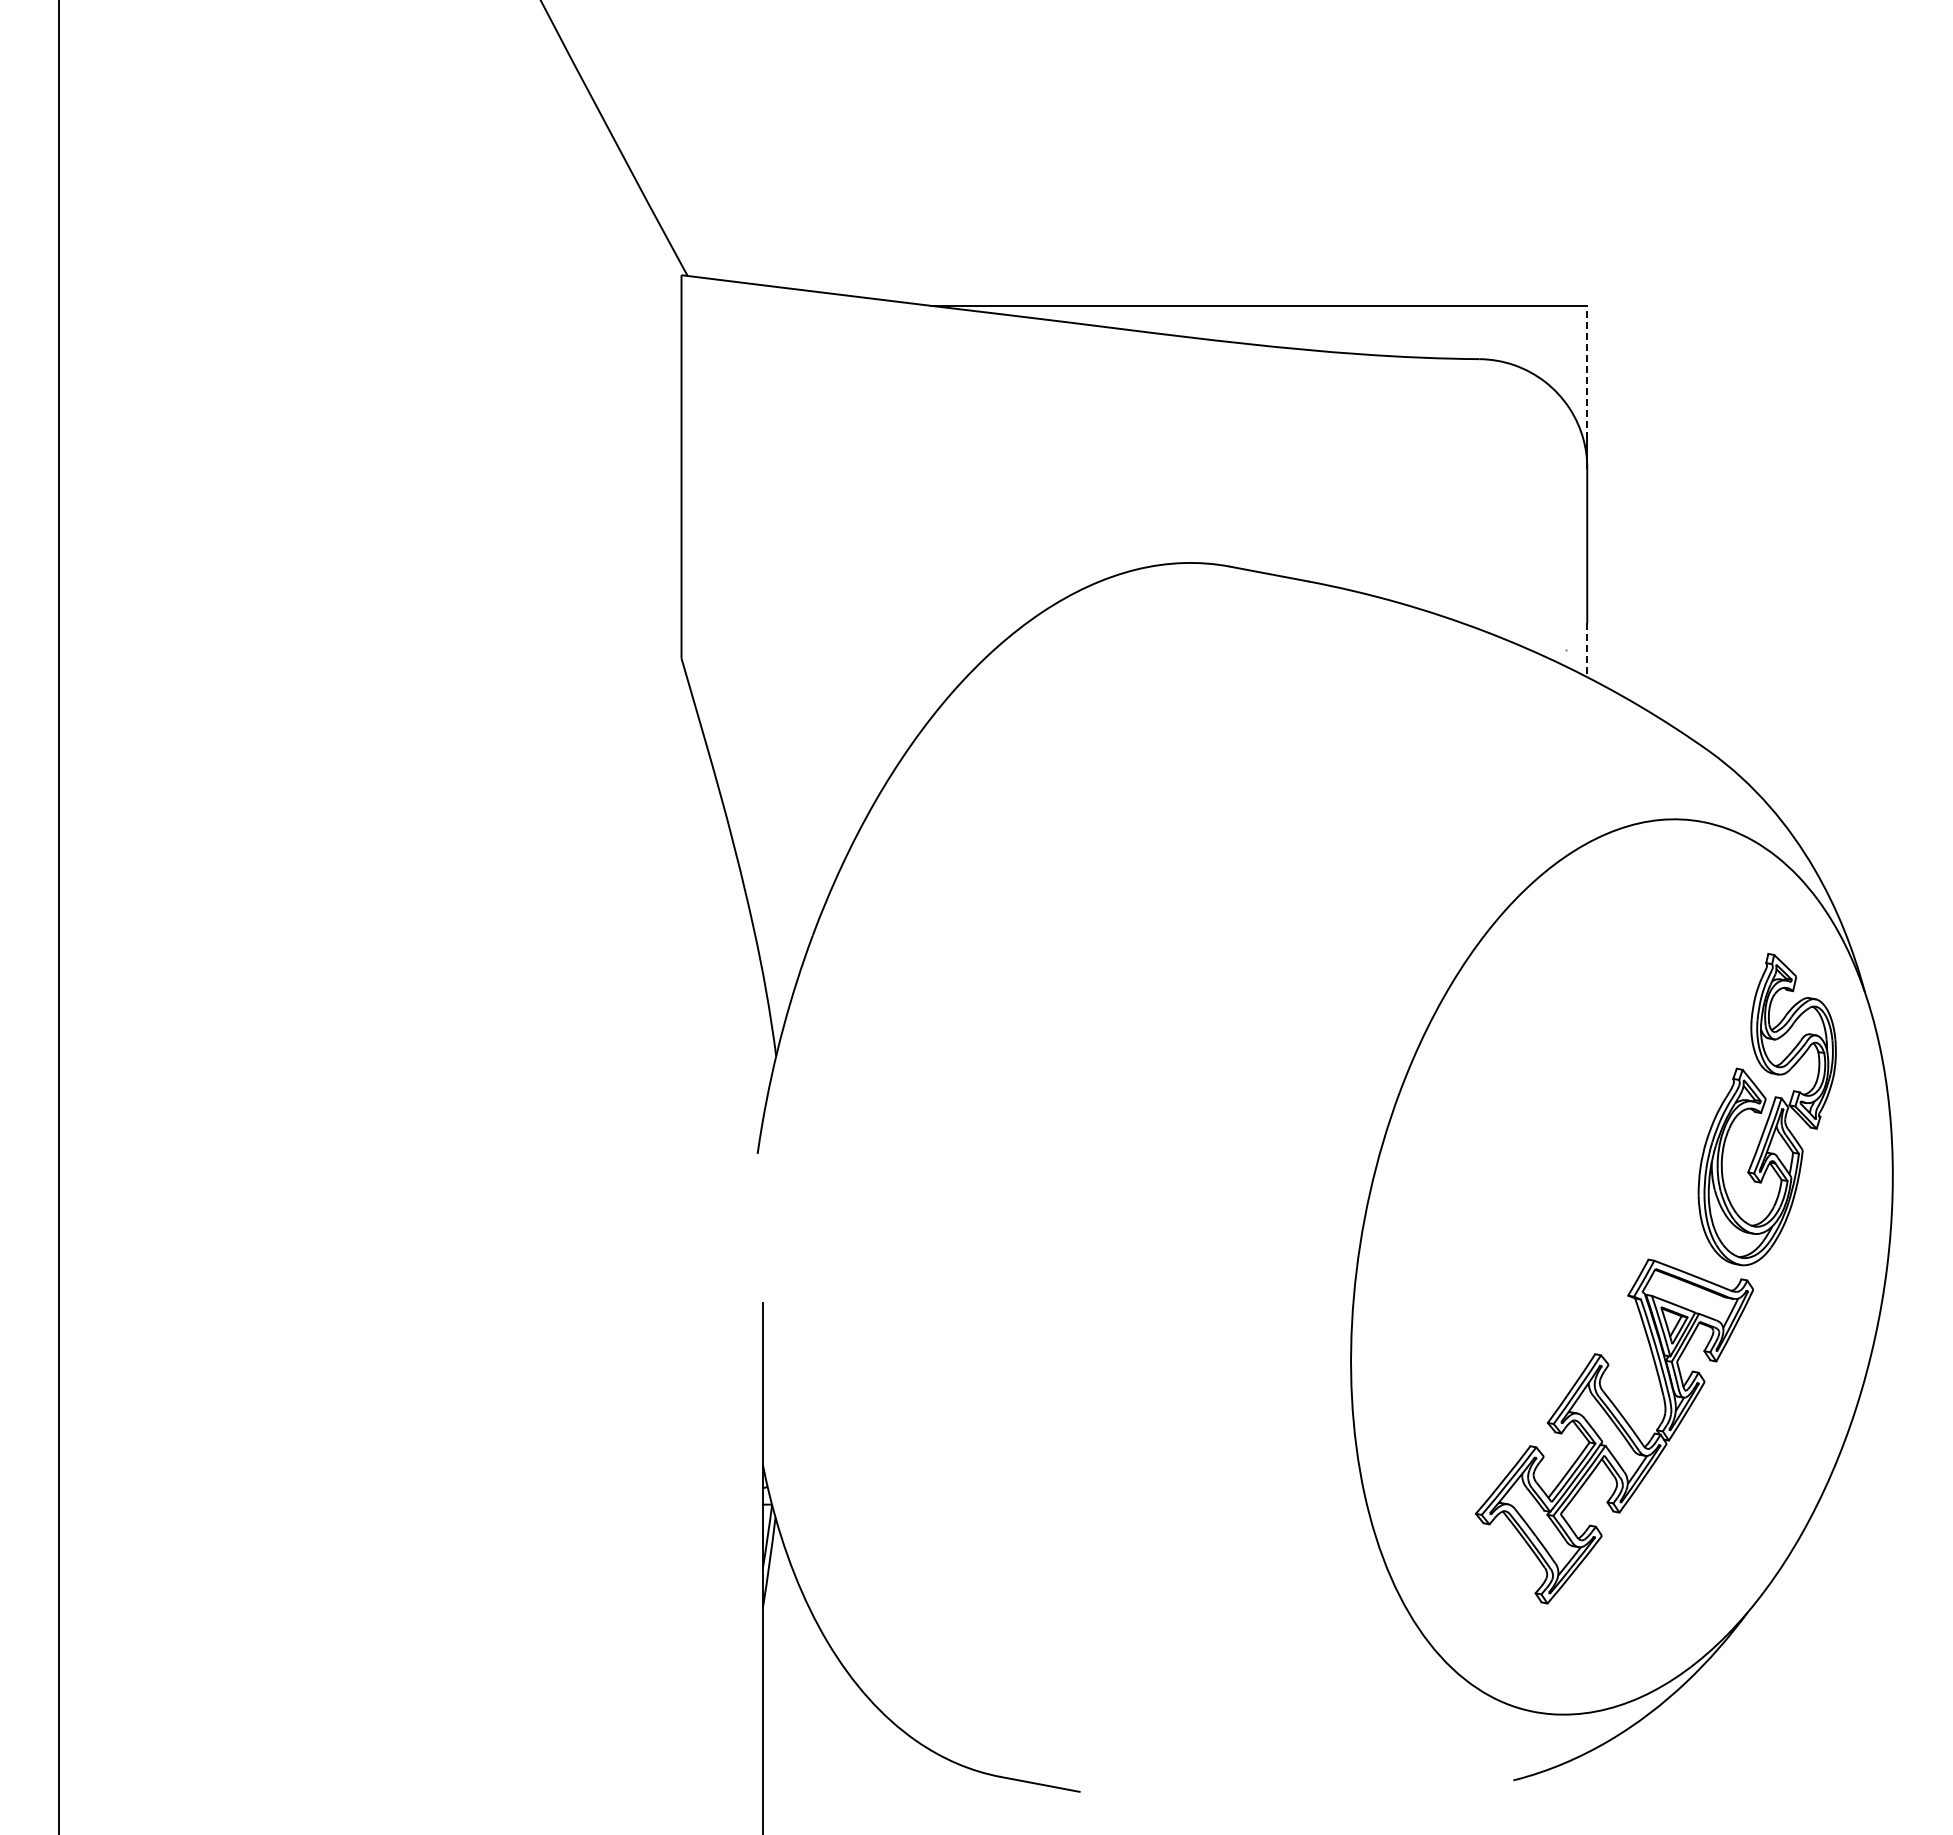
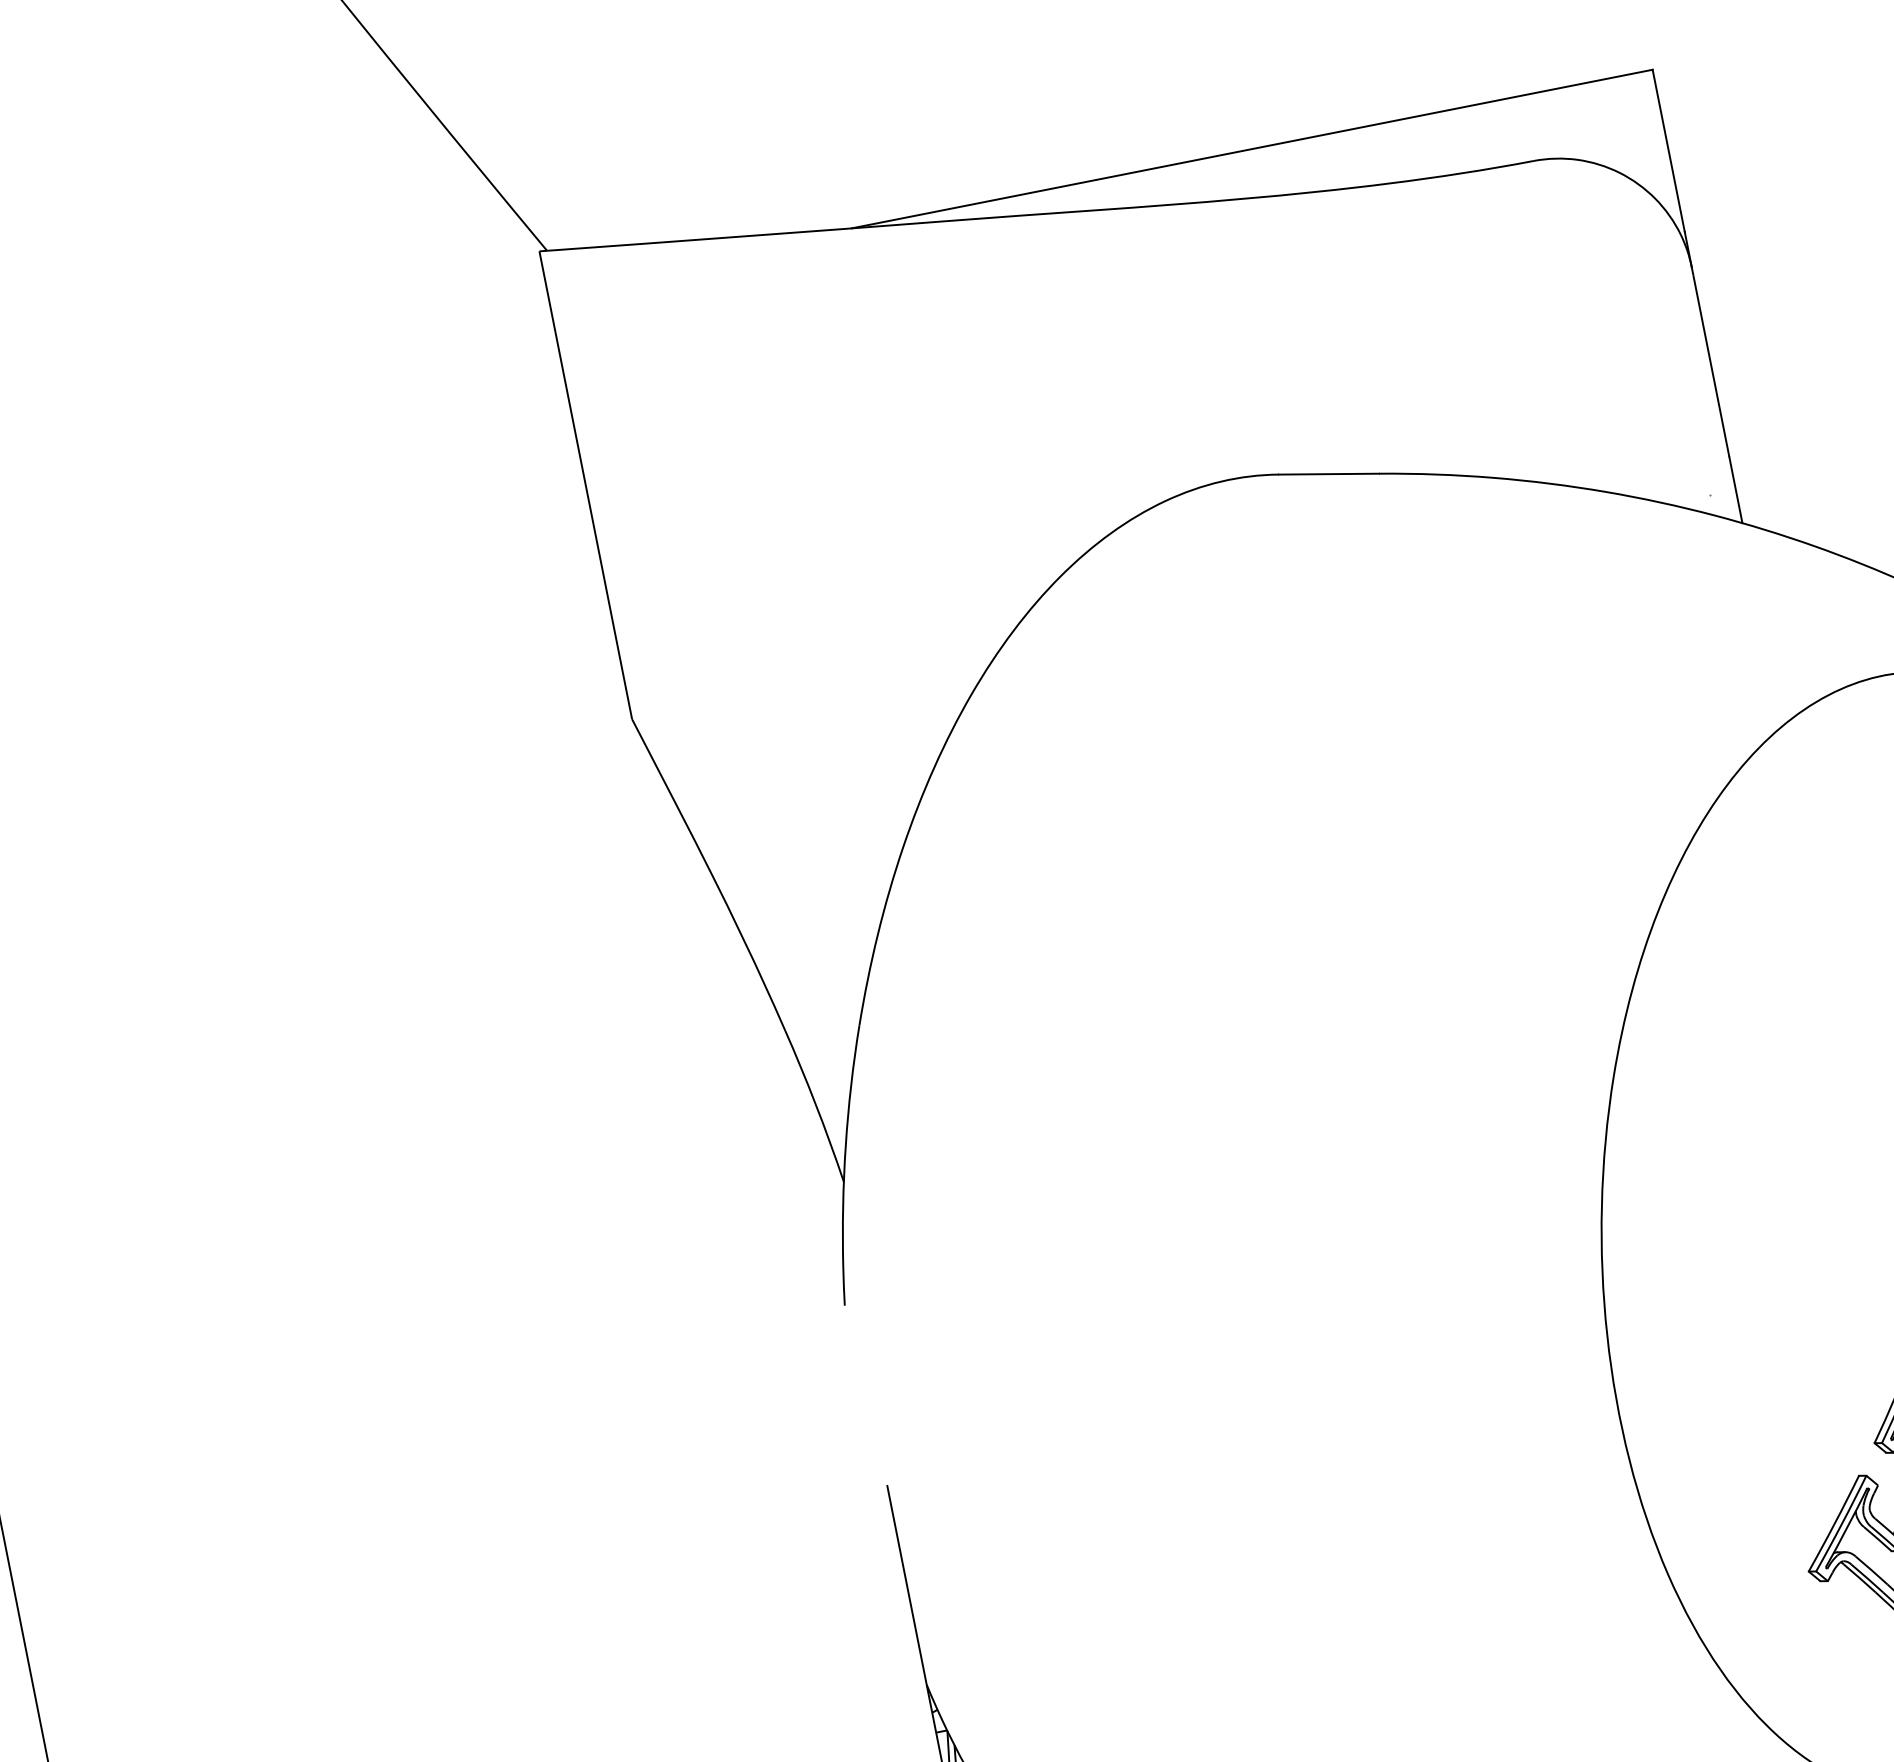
line: (1587, 371) -> (1668, 149), dashed -> solid
line: (1587, 650) -> (1736, 490), dashed -> solid

